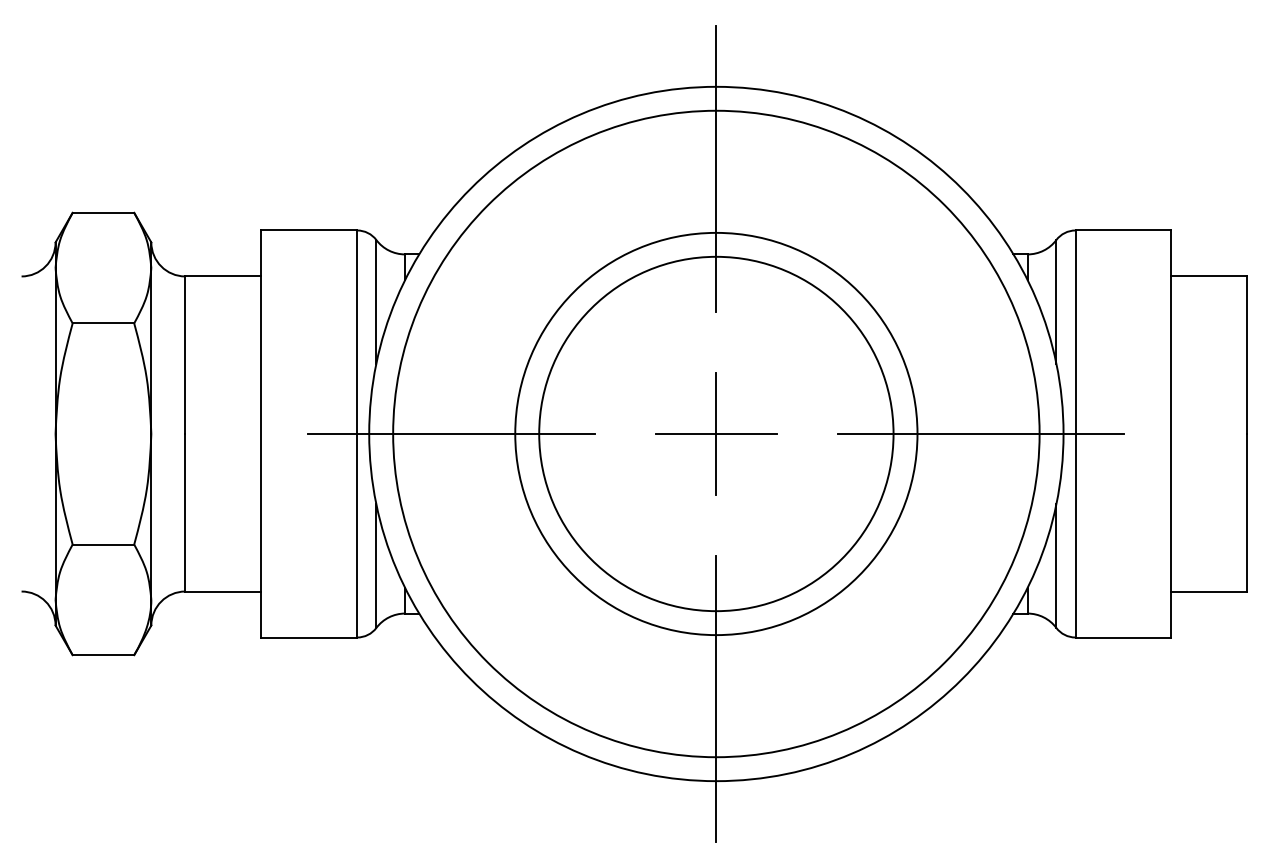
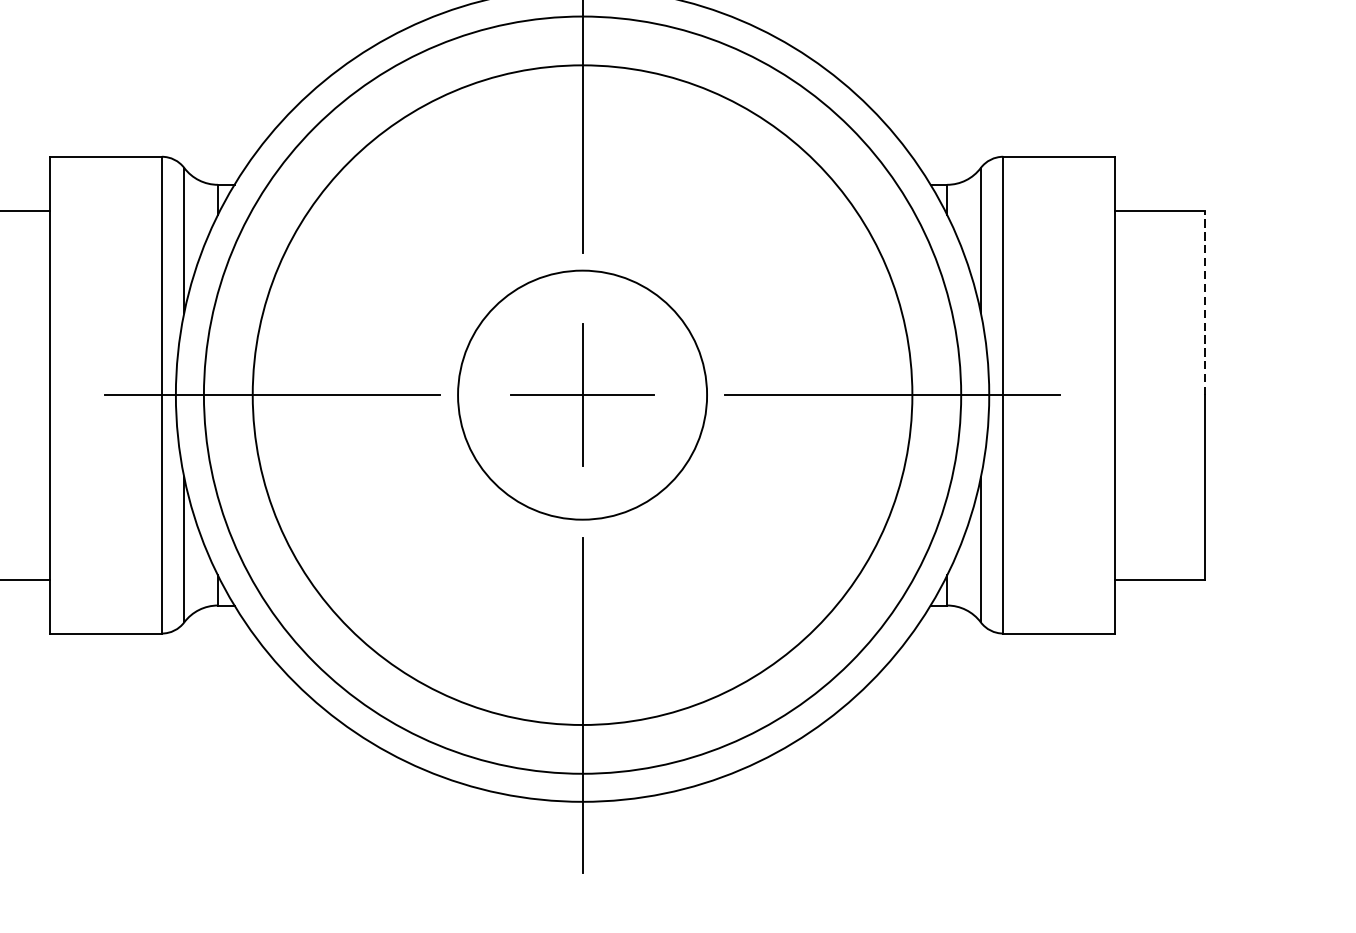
line: (1247, 355) -> (1204, 303), solid -> dashed
circle: (716, 433) -> (582, 394), size x0.6
circle: (716, 433) -> (582, 394), size x1.4

